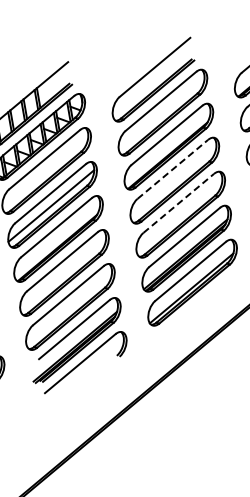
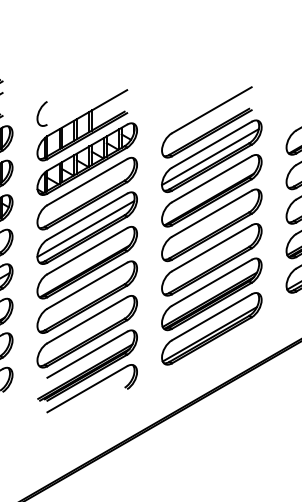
line: (161, 114) -> (210, 157), added
line: (173, 168) -> (212, 213), dashed -> solid
line: (179, 203) -> (212, 248), dashed -> solid

